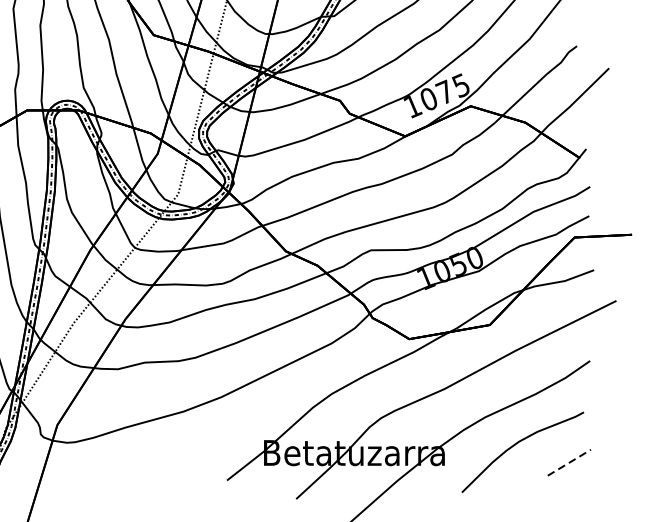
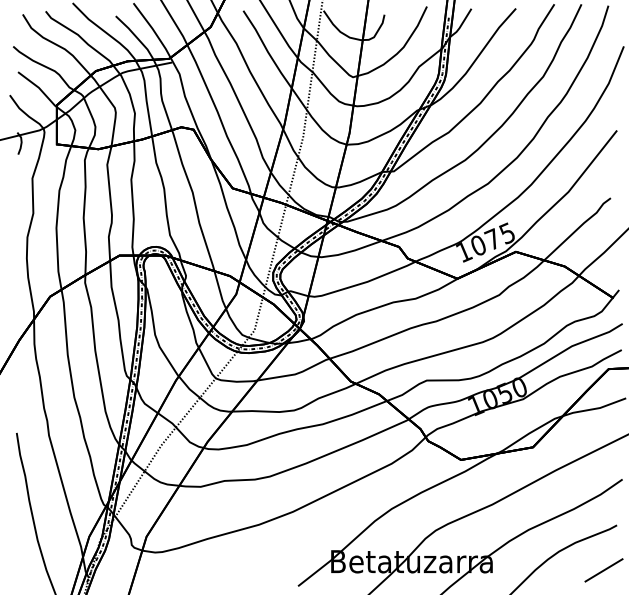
line: (569, 462) -> (604, 570), dashed -> solid

